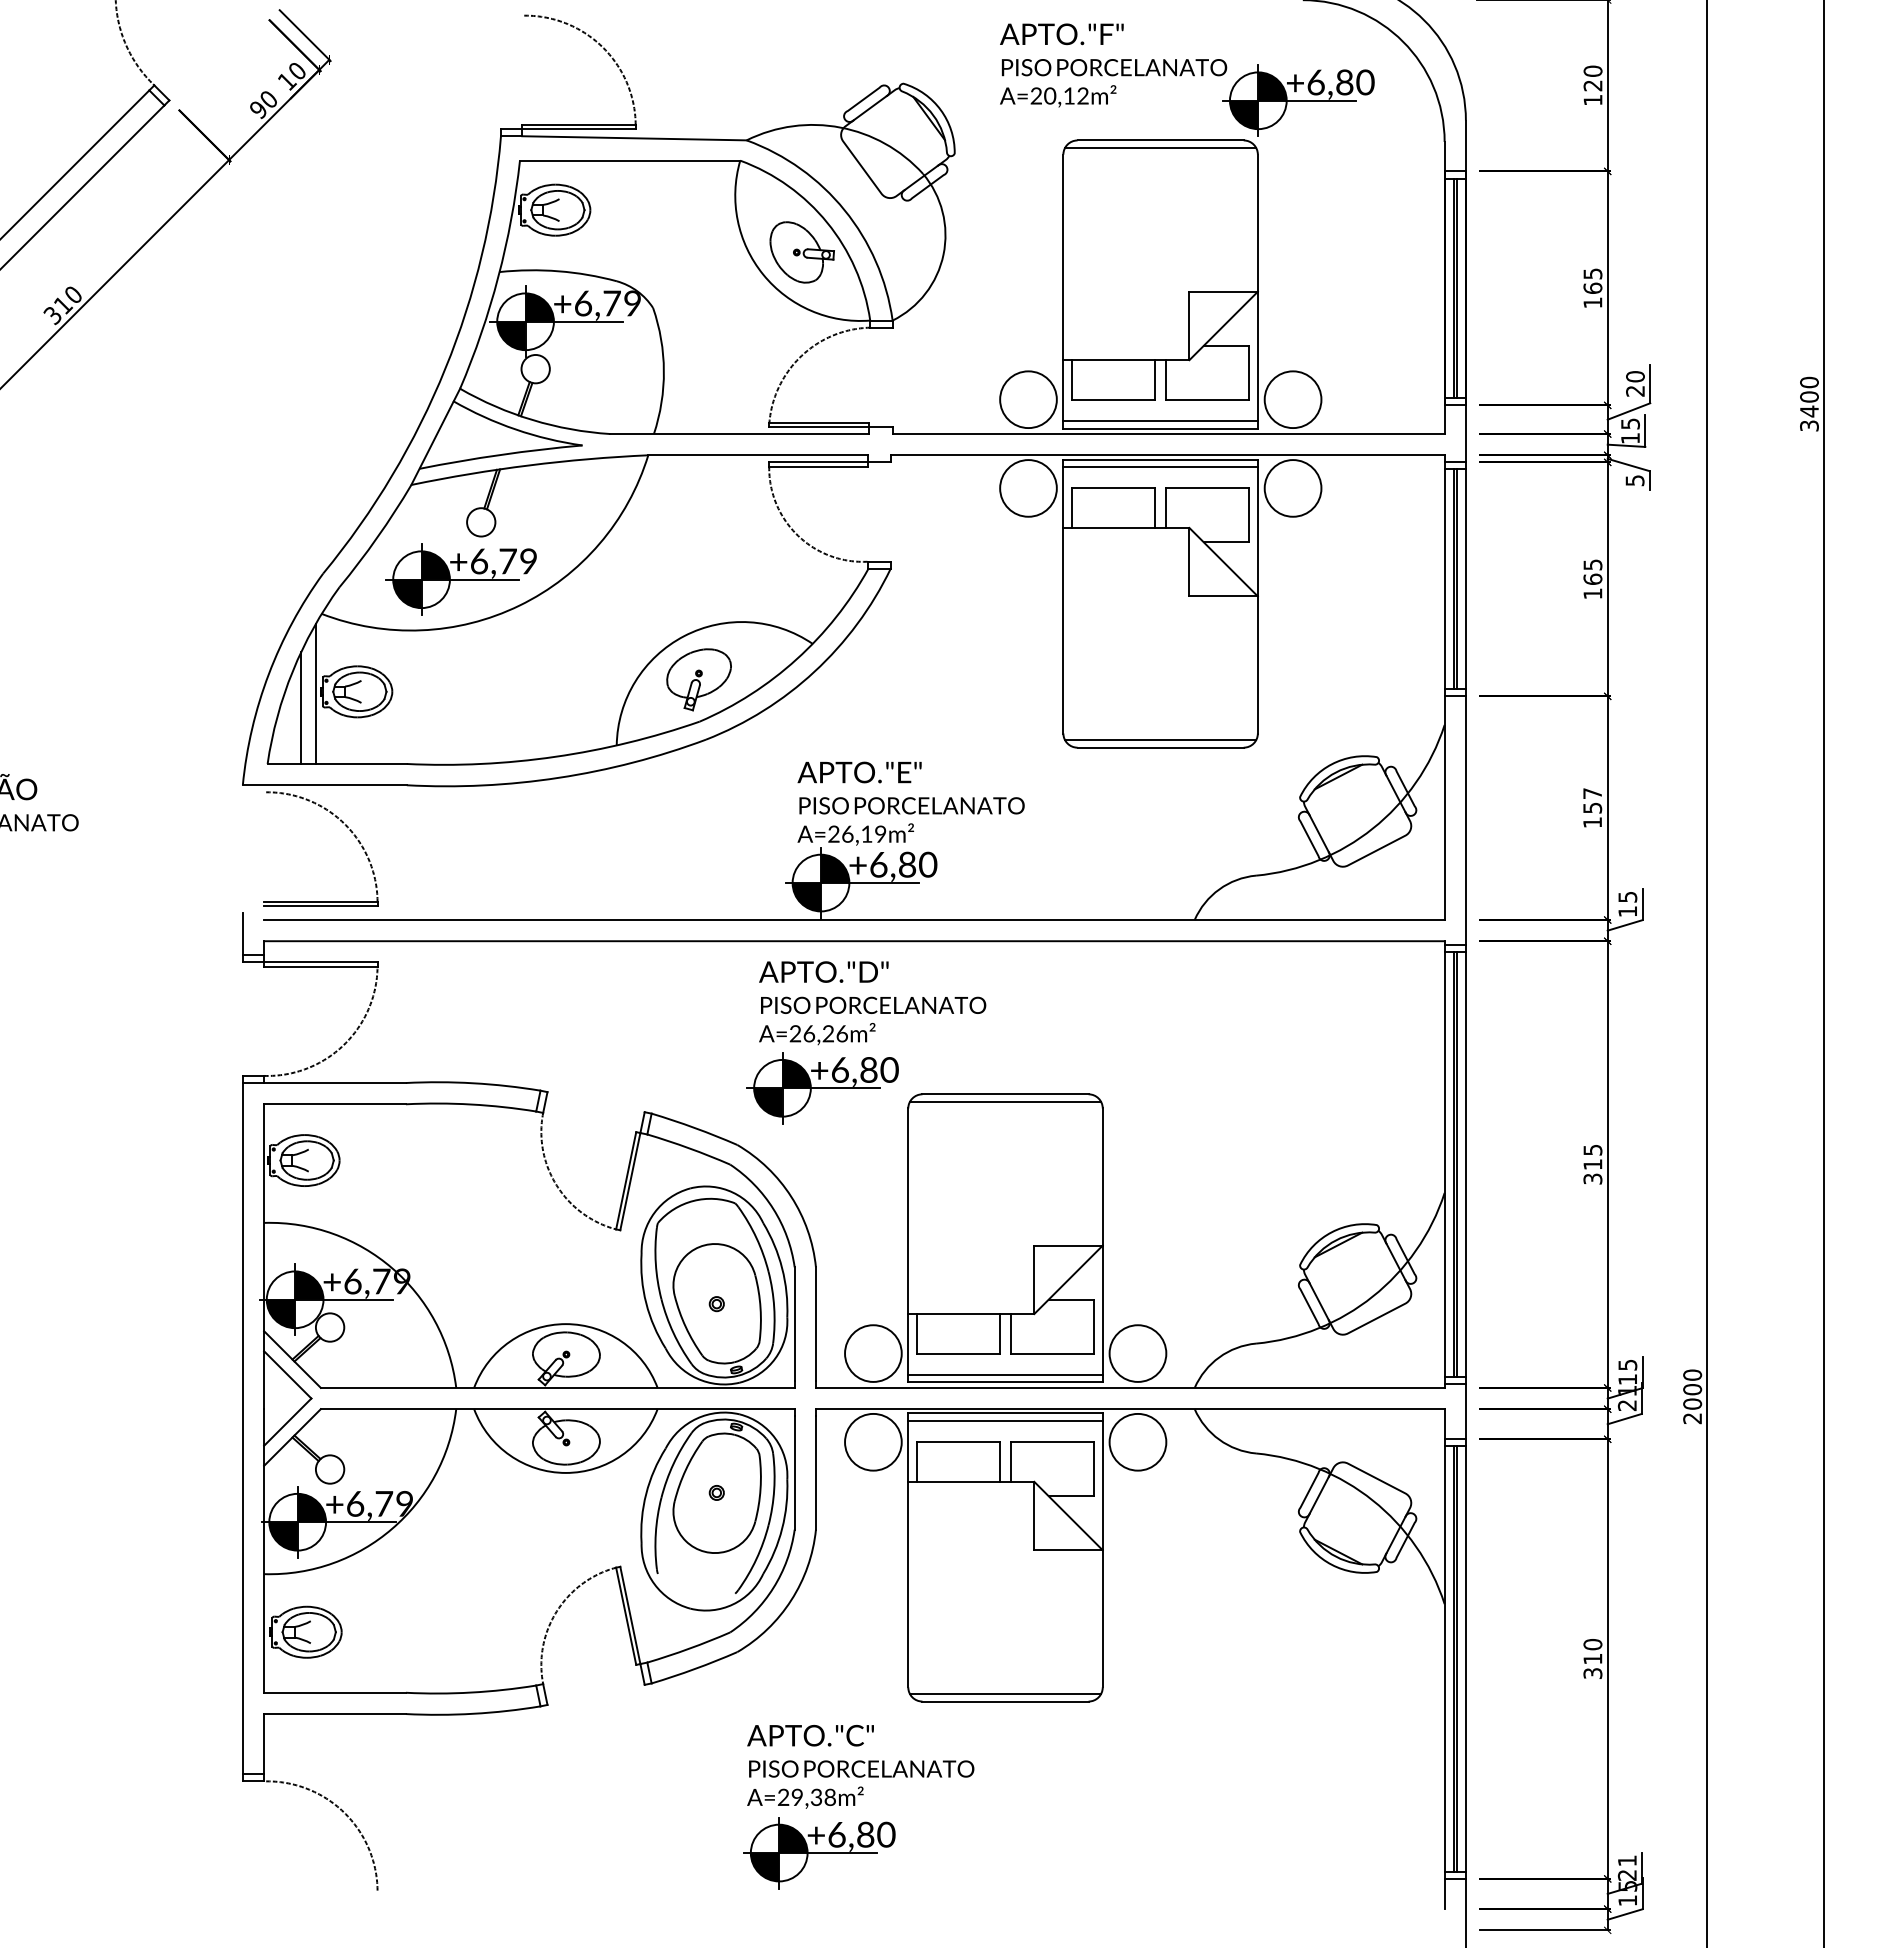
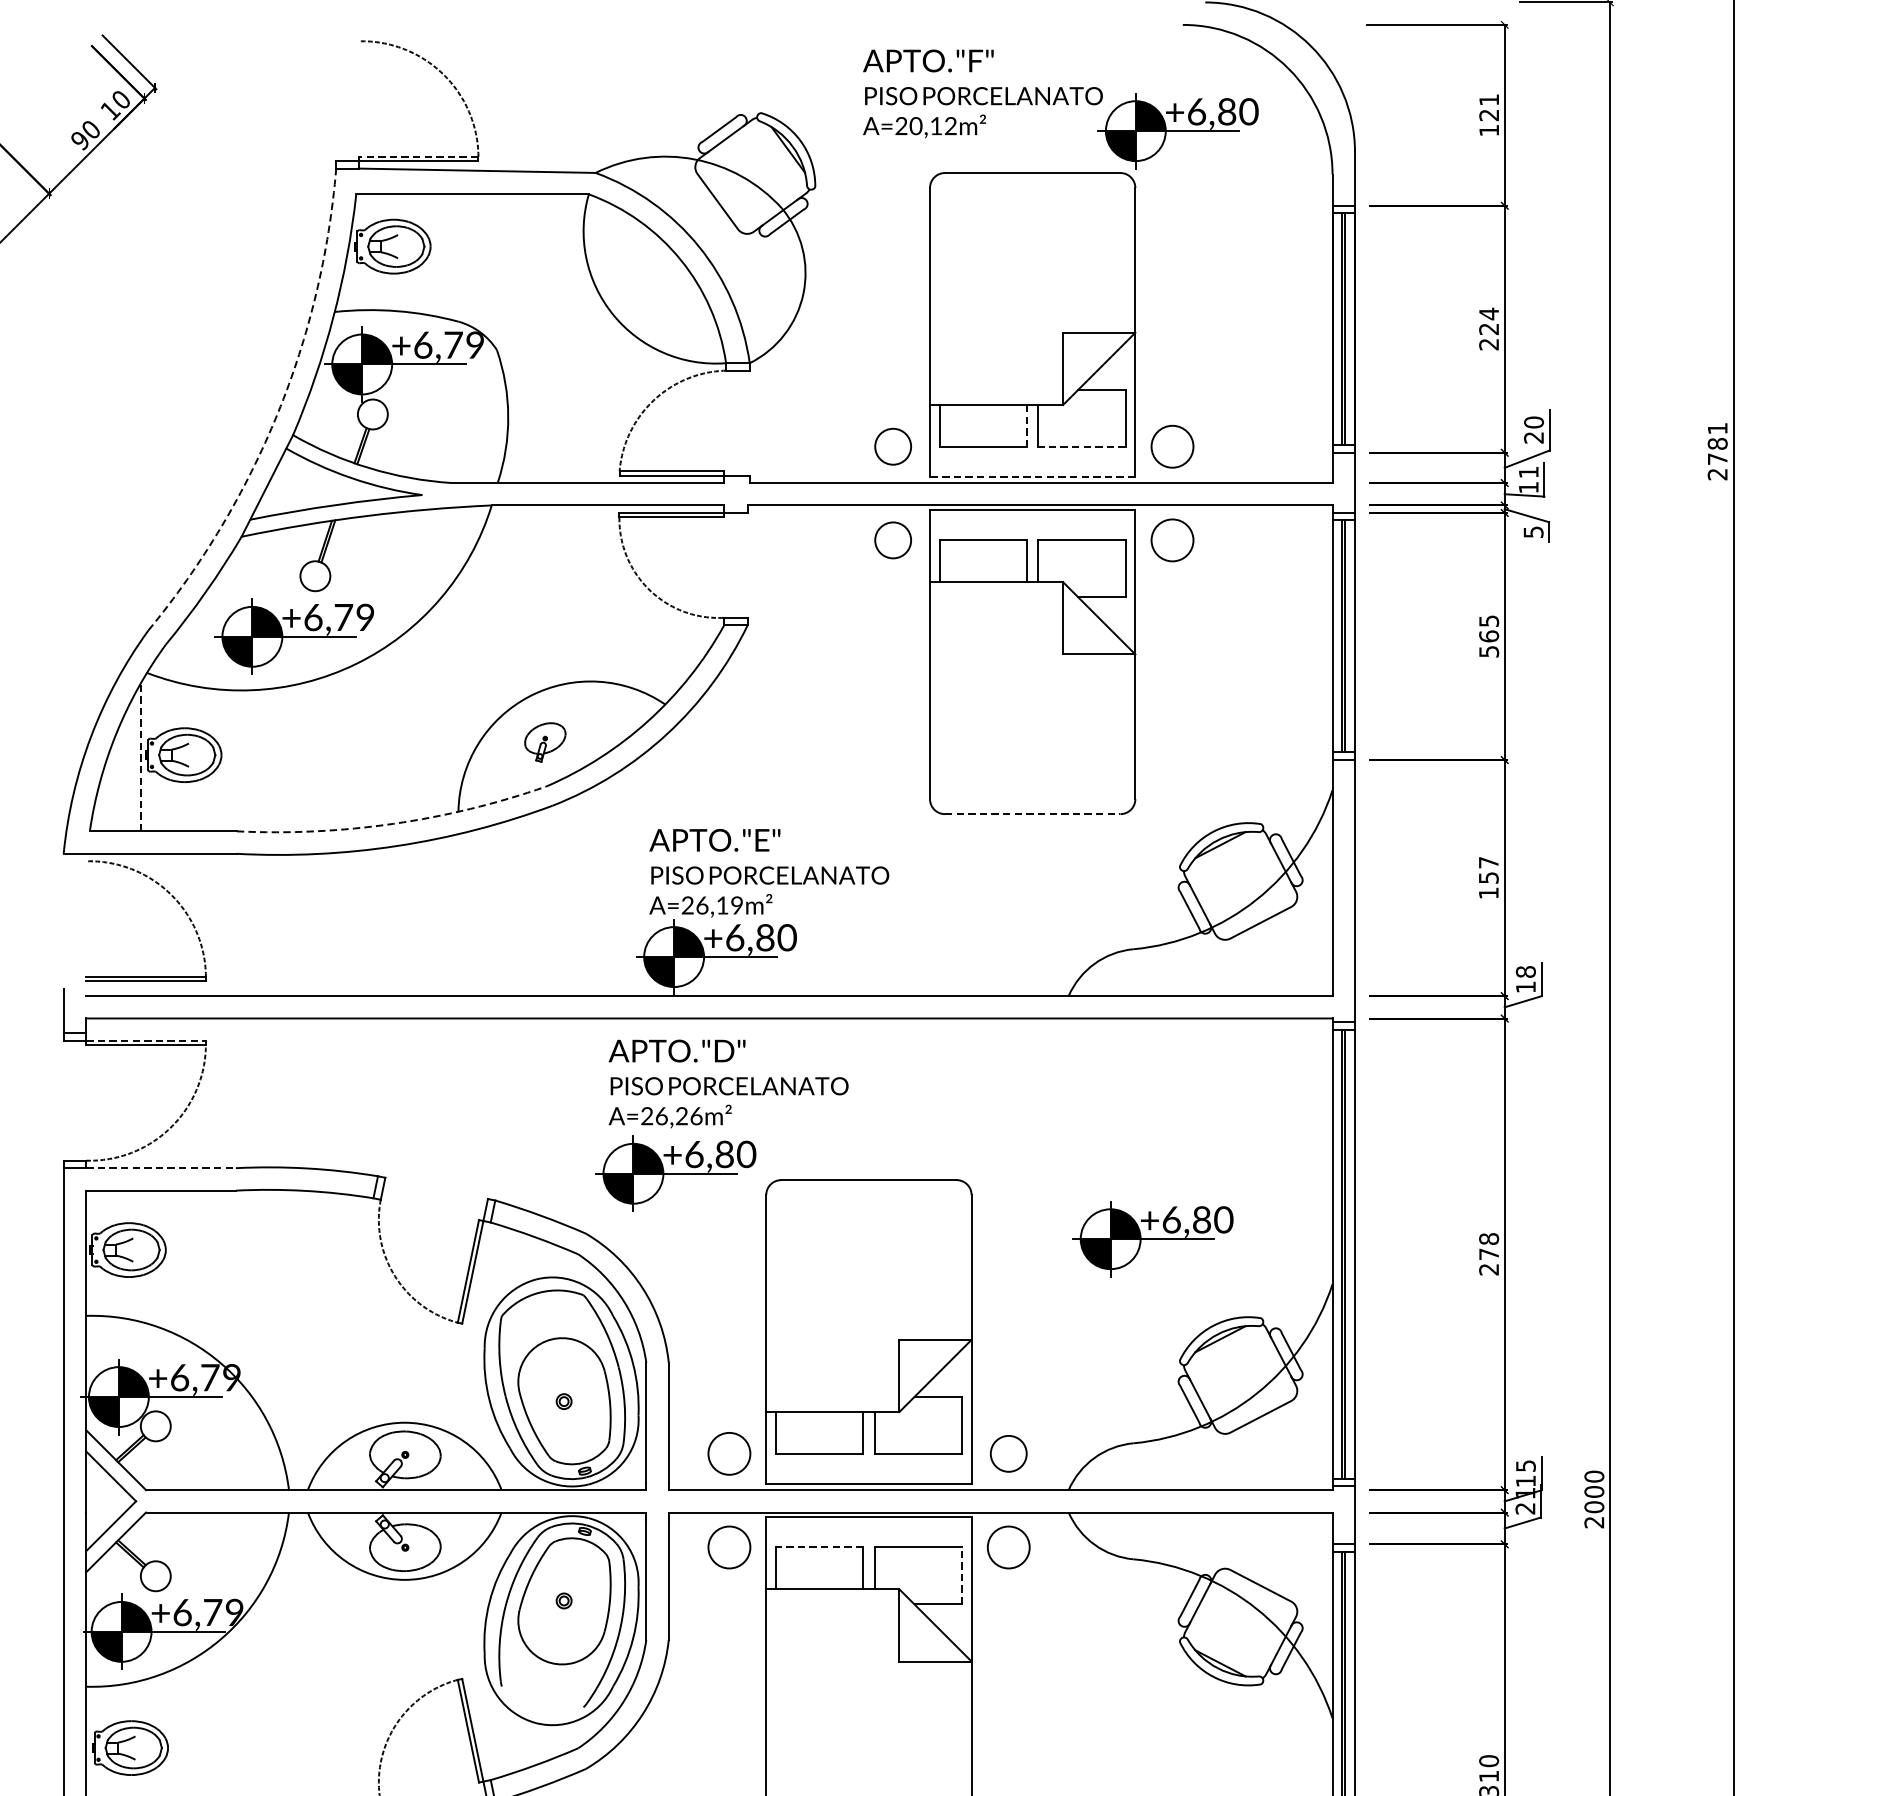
text: (1592, 70) -> (1488, 99), 120 -> 121
line: (578, 124) -> (418, 156), solid -> dashed
line: (1160, 147) -> (1032, 180), removed
part: (801, 252) -> (653, 291), removed
text: (1592, 288) -> (1488, 329), 165 -> 224
arc: (445, 368) -> (277, 413), solid -> dashed
line: (1155, 379) -> (1027, 425), solid -> dashed
circle: (1028, 399) -> (893, 446), size x0.6
line: (1206, 399) -> (1081, 446), solid -> dashed
circle: (1292, 399) -> (1171, 446), size x0.7
text: (1809, 403) -> (1717, 450), 3400 -> 2781
line: (1160, 421) -> (1032, 469), removed
text: (1630, 423) -> (1528, 471), 15 -> 11
line: (1160, 428) -> (1032, 477), solid -> dashed
line: (1160, 466) -> (1032, 517), removed
circle: (1028, 488) -> (893, 540), size x0.6
circle: (1292, 488) -> (1171, 540), size x0.7
text: (1592, 593) -> (1488, 651), 165 -> 565
part: (698, 679) -> (544, 742), size x0.6
line: (315, 694) -> (140, 757), solid -> dashed
line: (301, 707) -> (125, 771), removed
line: (1160, 740) -> (1032, 806), removed
line: (1161, 747) -> (1033, 813), solid -> dashed
arc: (555, 756) -> (393, 823), solid -> dashed
text: (1627, 896) -> (1525, 971), 15 -> 18
line: (320, 962) -> (145, 1040), solid -> dashed
line: (335, 1083) -> (161, 1168), solid -> dashed
line: (1005, 1101) -> (868, 1187), removed
part: (1274, 1150) -> (1152, 1239), added
text: (1592, 1164) -> (1488, 1254), 315 -> 278
circle: (873, 1353) -> (729, 1453), size x0.7
circle: (1137, 1353) -> (1008, 1453), size x0.6
line: (1005, 1375) -> (868, 1476), removed
line: (1005, 1420) -> (868, 1524), removed
circle: (873, 1441) -> (729, 1546), size x0.7
circle: (1137, 1441) -> (1008, 1546), size x0.7
line: (958, 1442) -> (819, 1547), solid -> dashed
line: (1093, 1468) -> (961, 1575), solid -> dashed

